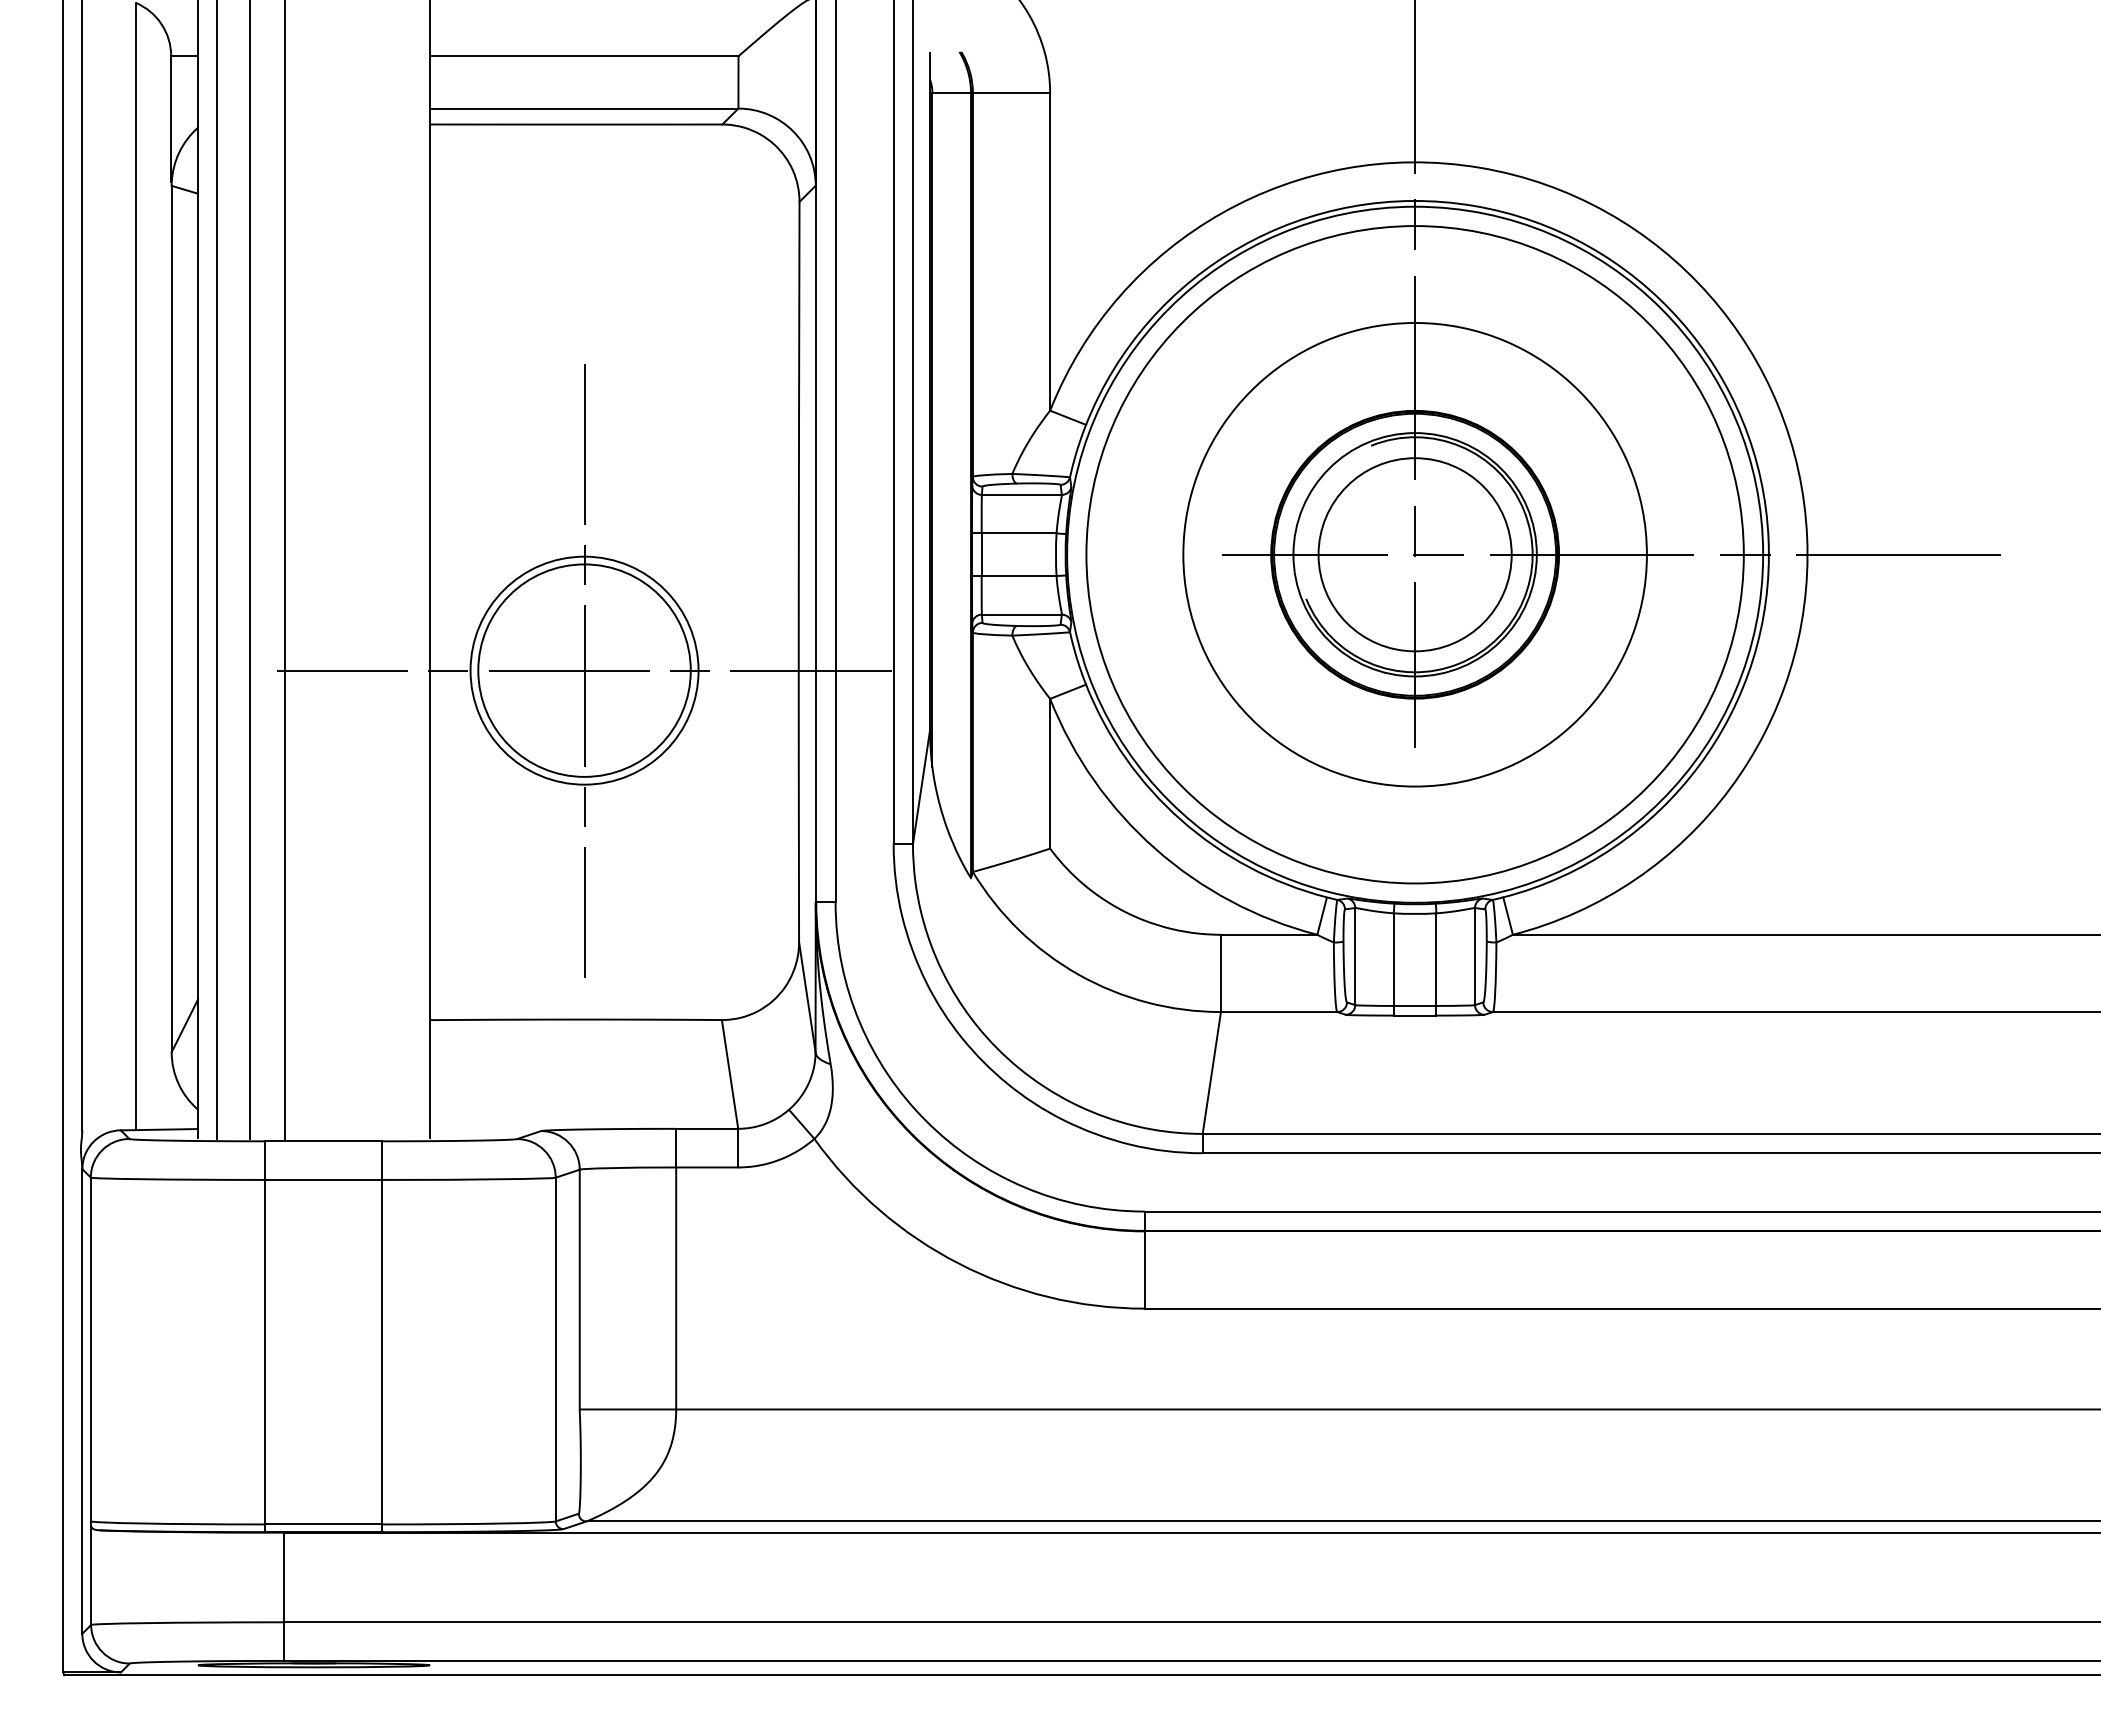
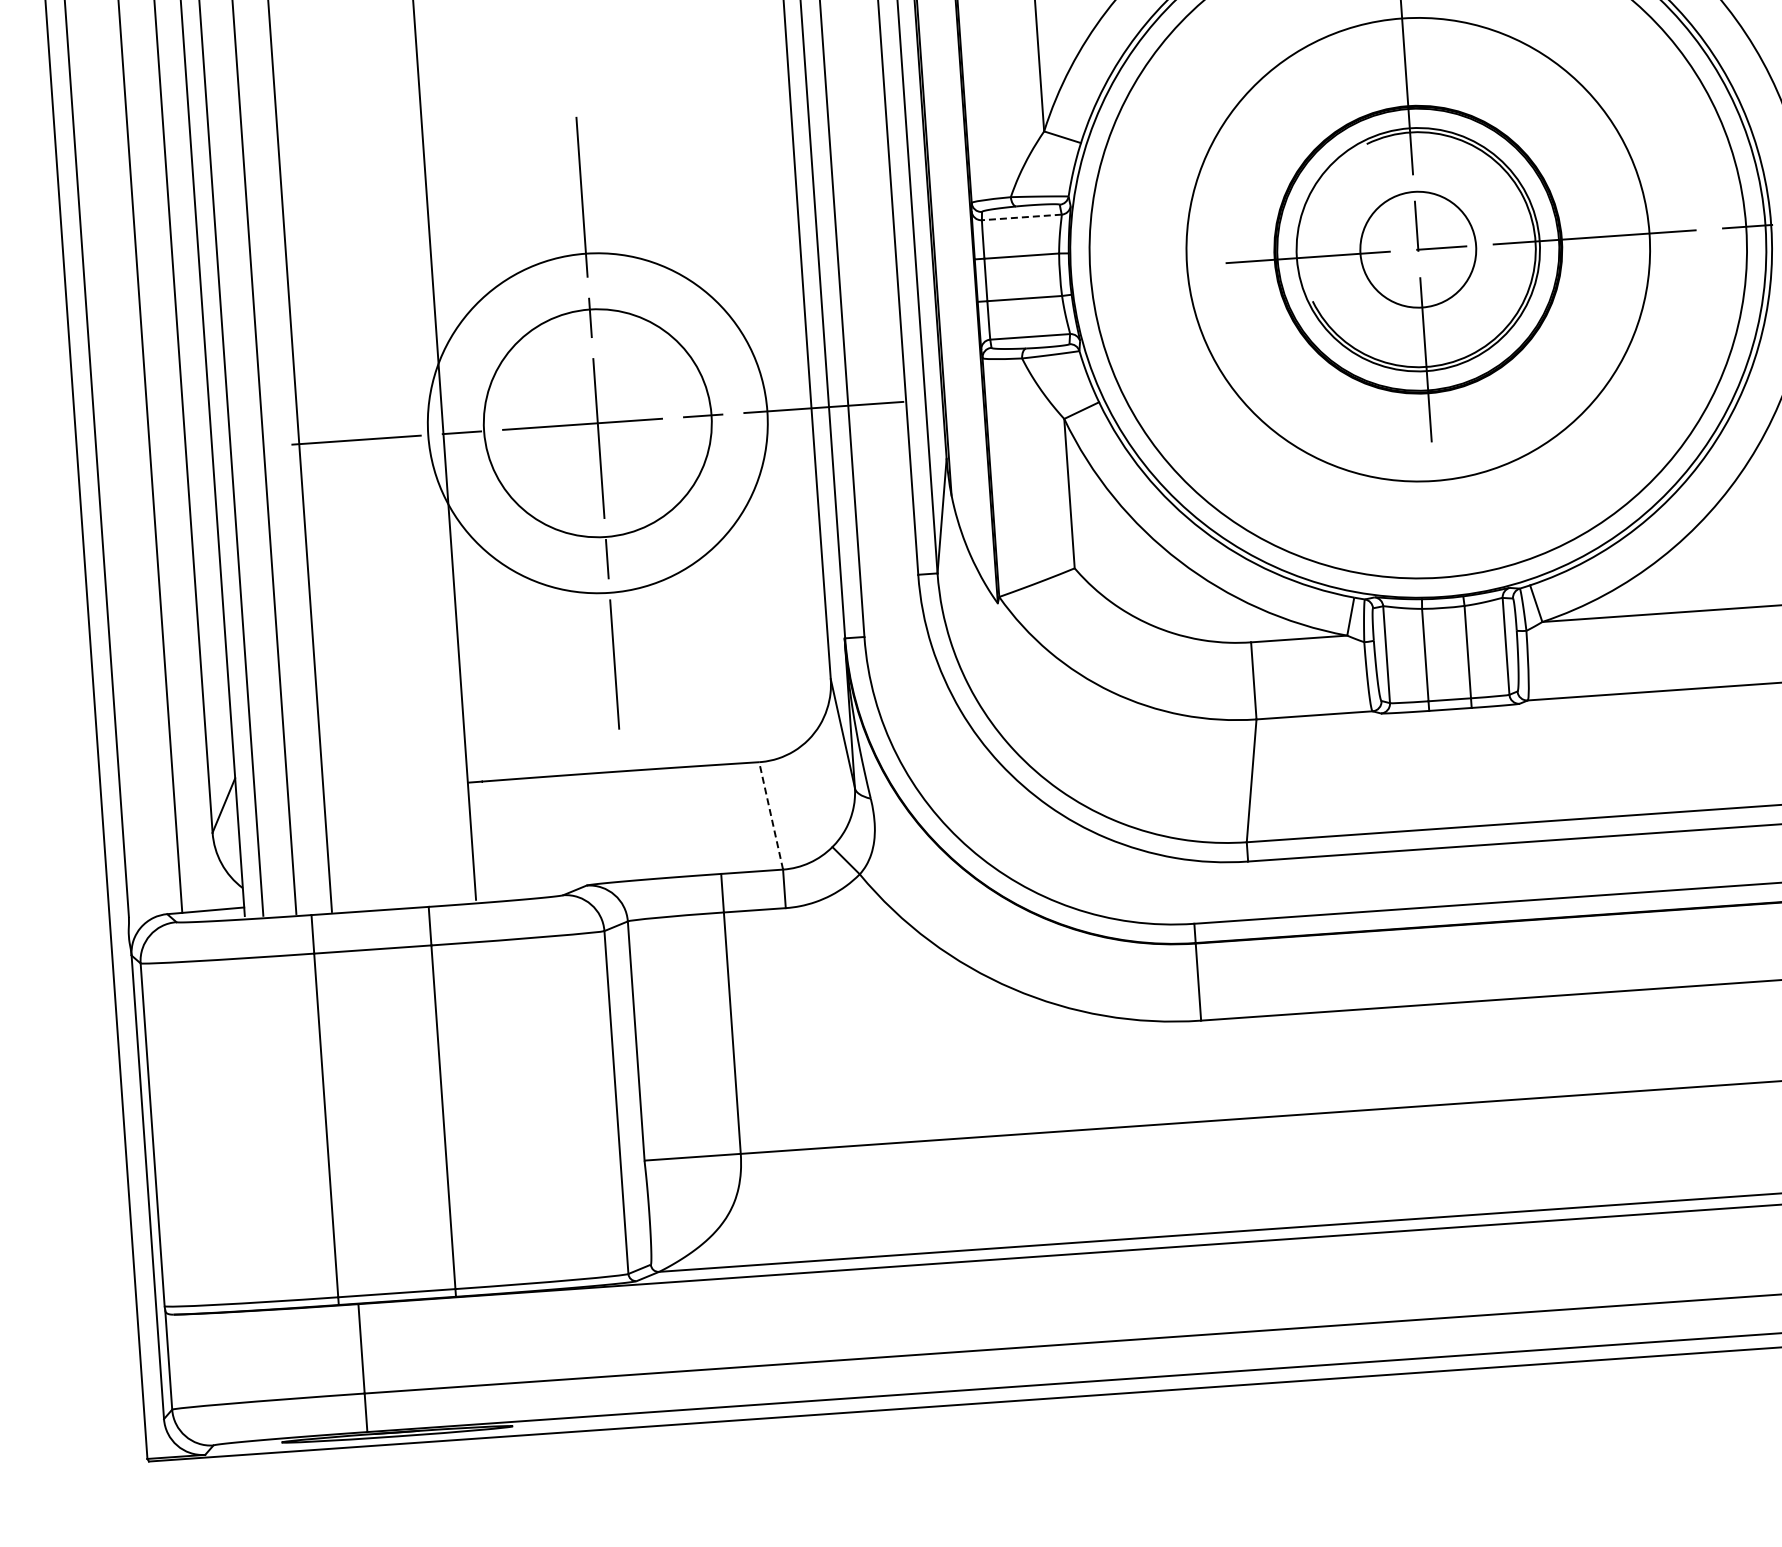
line: (1021, 494) -> (1021, 217), solid -> dashed
circle: (1414, 554) -> (1417, 249), size x0.6
circle: (584, 670) -> (597, 423), size x1.6
line: (729, 1073) -> (770, 815), solid -> dashed

